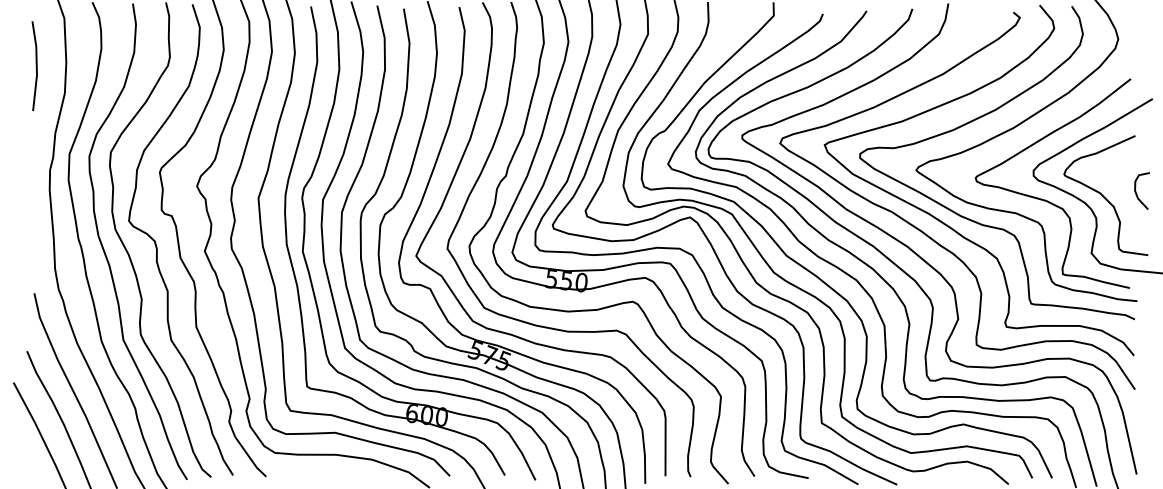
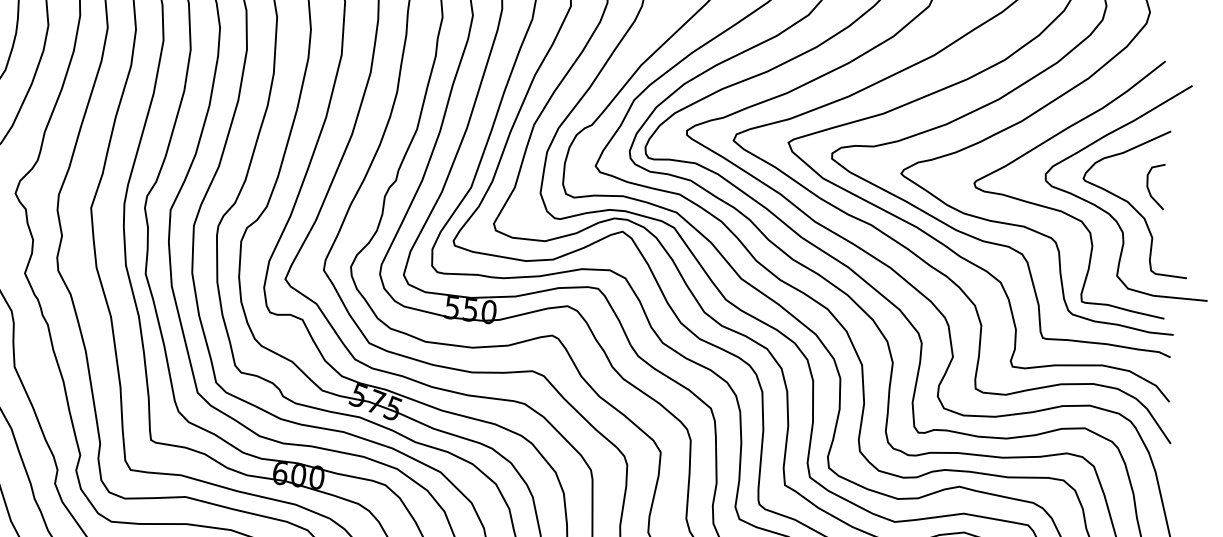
curve: (1137, 193) -> (1150, 189), moved

